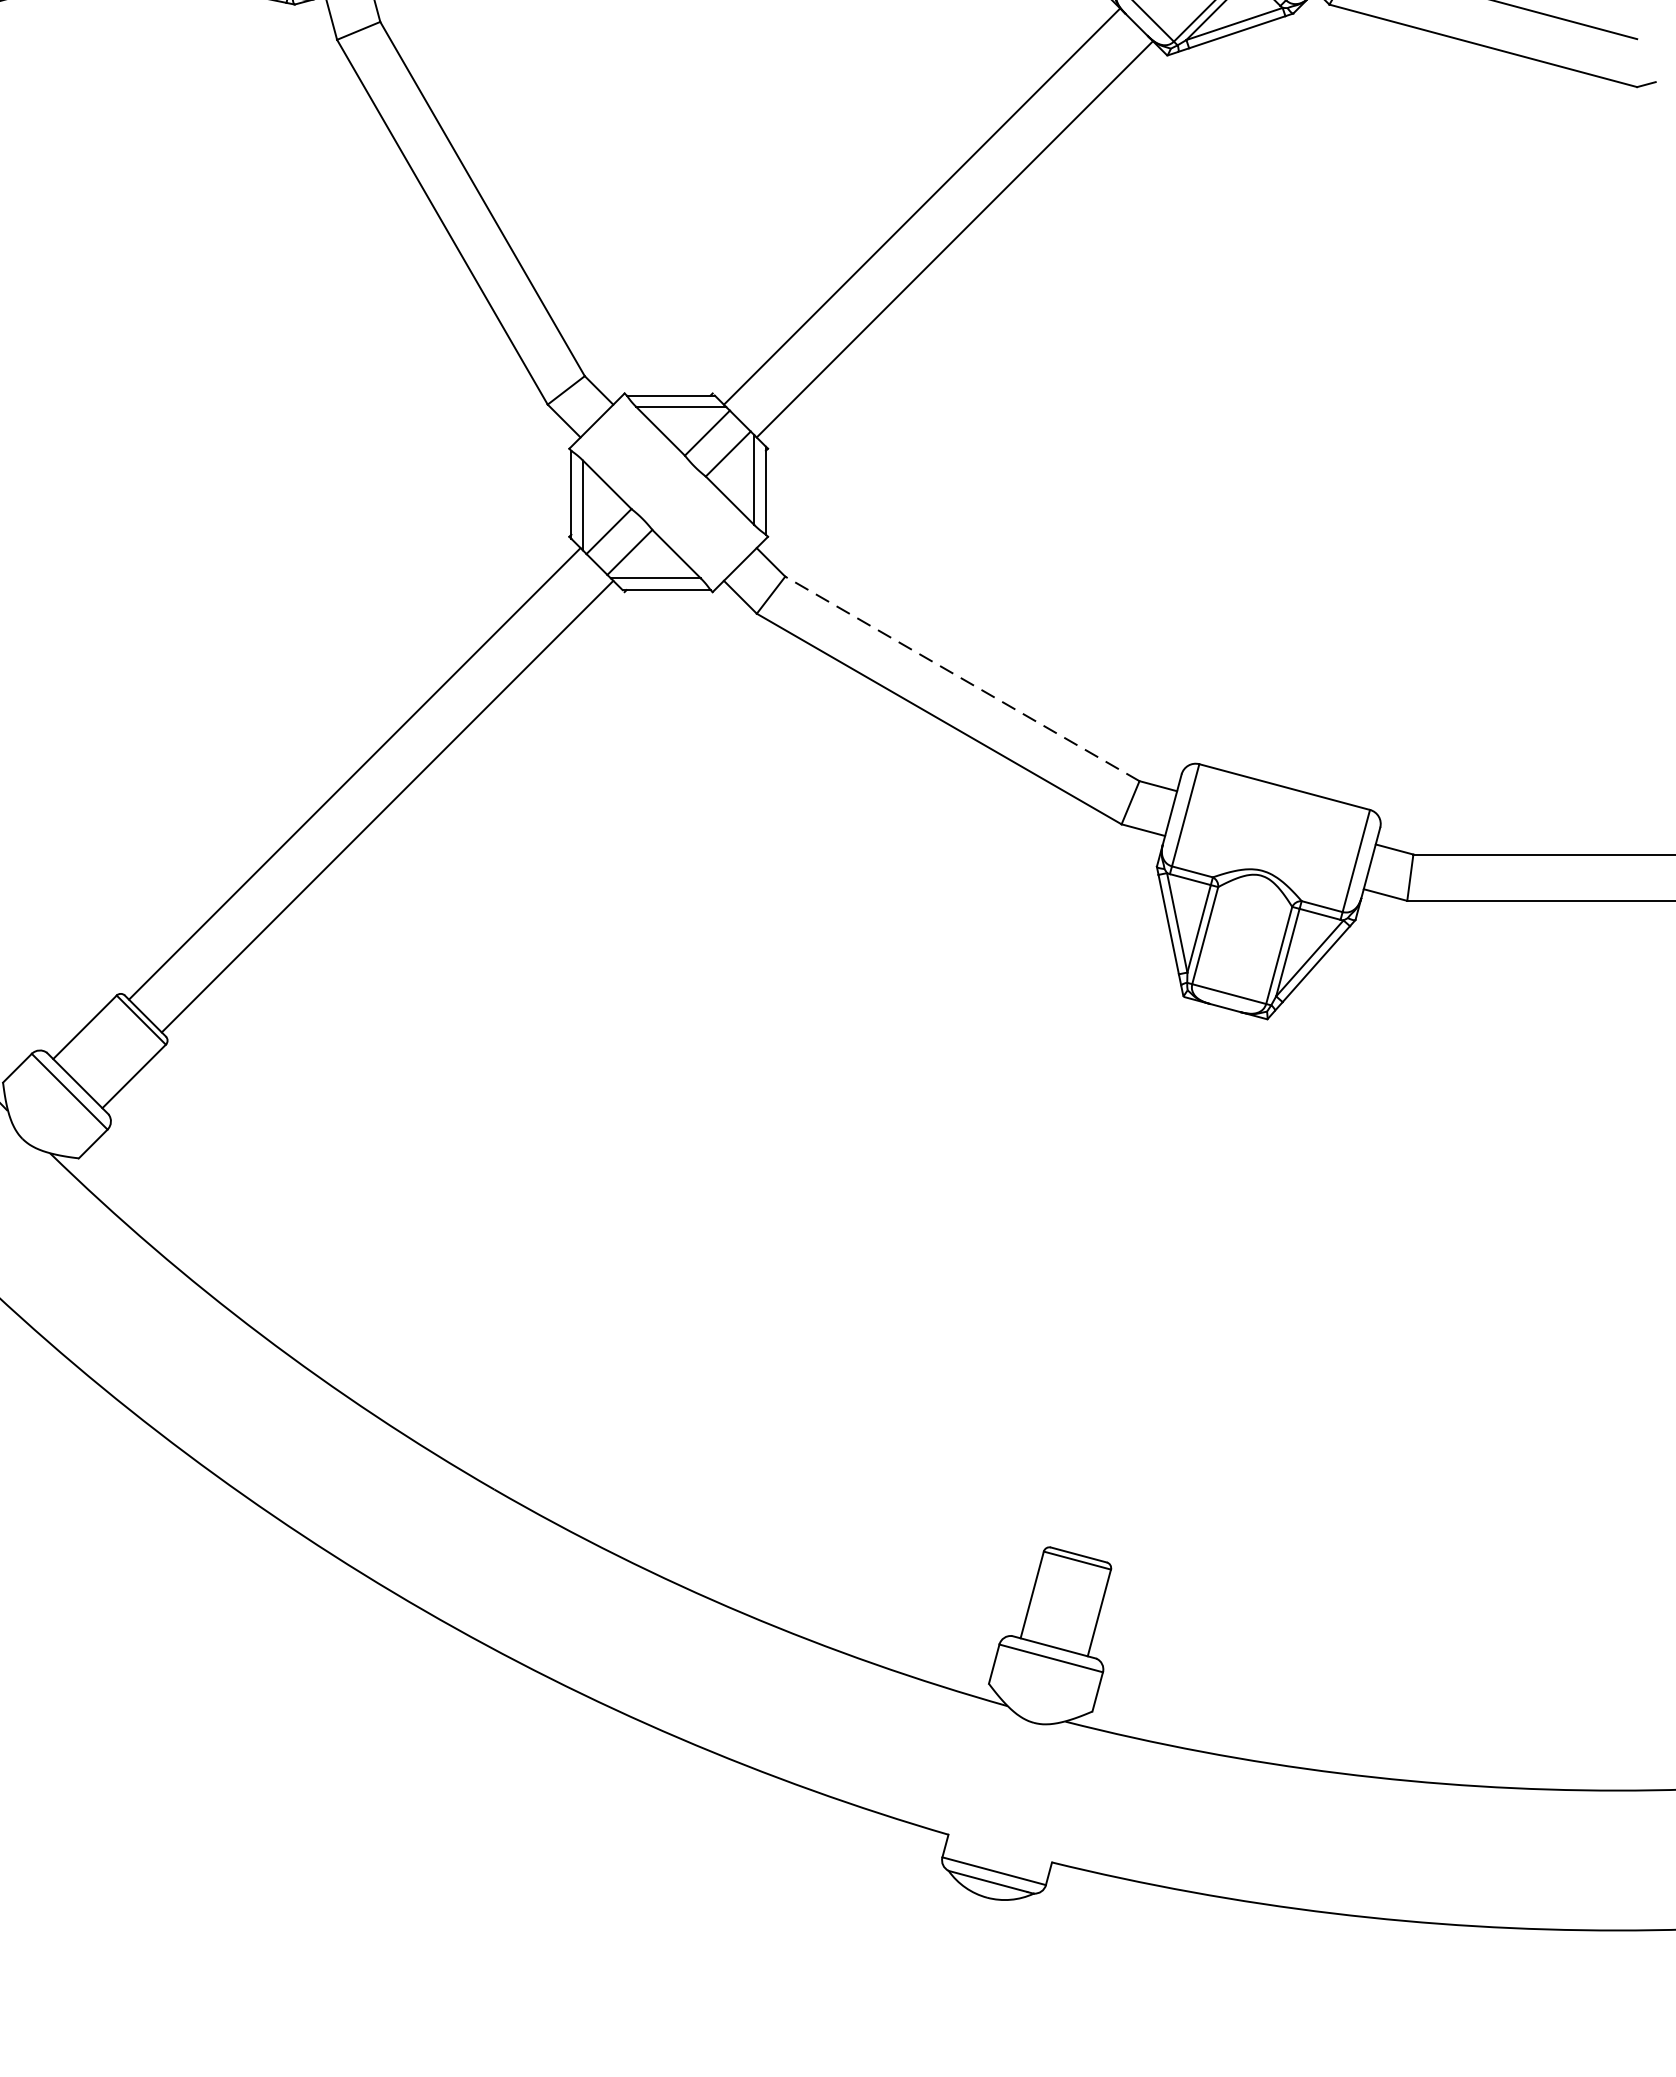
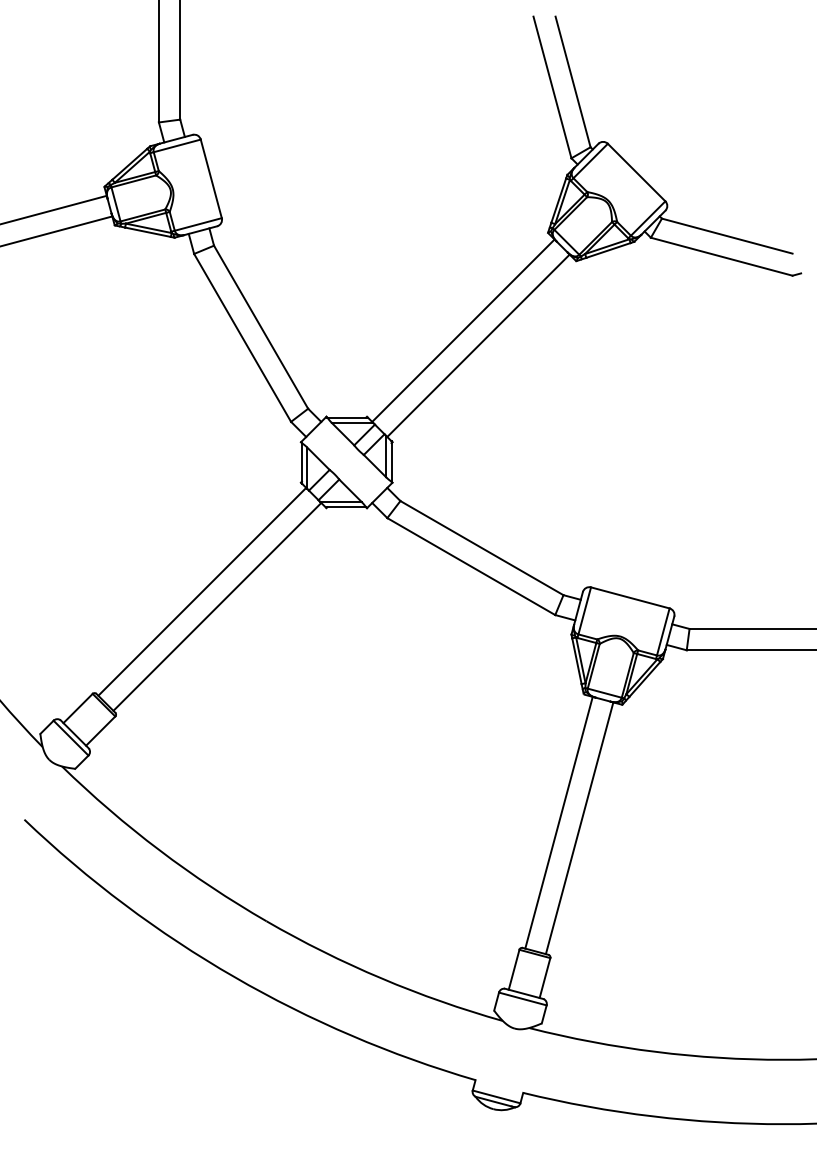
line: (961, 677) -> (481, 547), dashed -> solid
line: (1128, 1274) -> (558, 822), added
line: (1174, 1288) -> (579, 828), added

